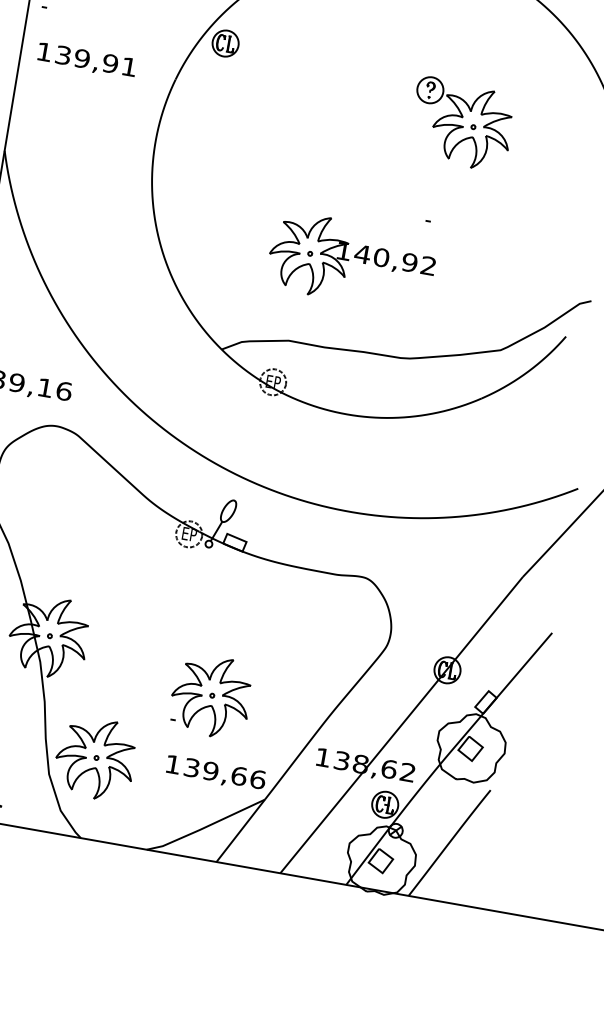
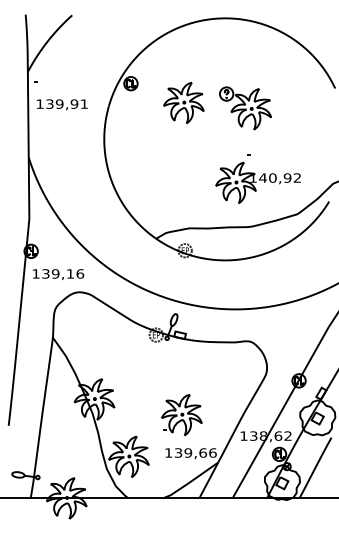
part: (320, 97) -> (183, 102), added
part: (461, 124) -> (245, 108), moved
part: (350, 260) -> (257, 182), moved

